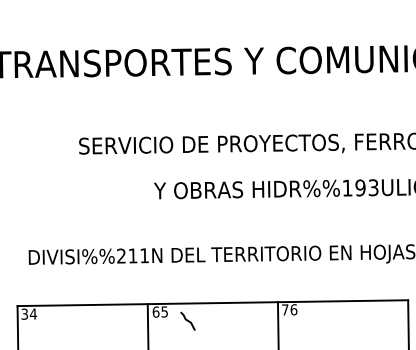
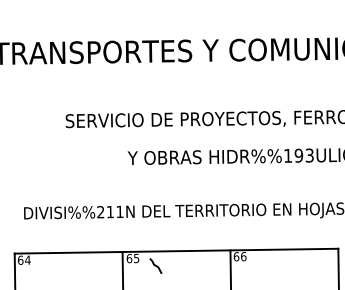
text: (285, 309) -> (236, 256), 76 -> 66
text: (24, 313) -> (20, 259), 34 -> 64

